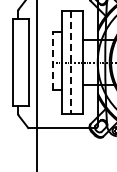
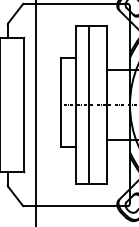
line: (52, 61) -> (60, 103), dashed -> solid
line: (71, 63) -> (89, 106), dashed -> solid

